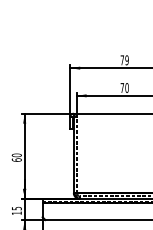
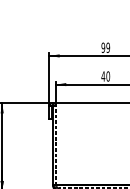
text: (122, 60) -> (103, 48), 79 -> 99
text: (122, 87) -> (103, 75), 70 -> 40

